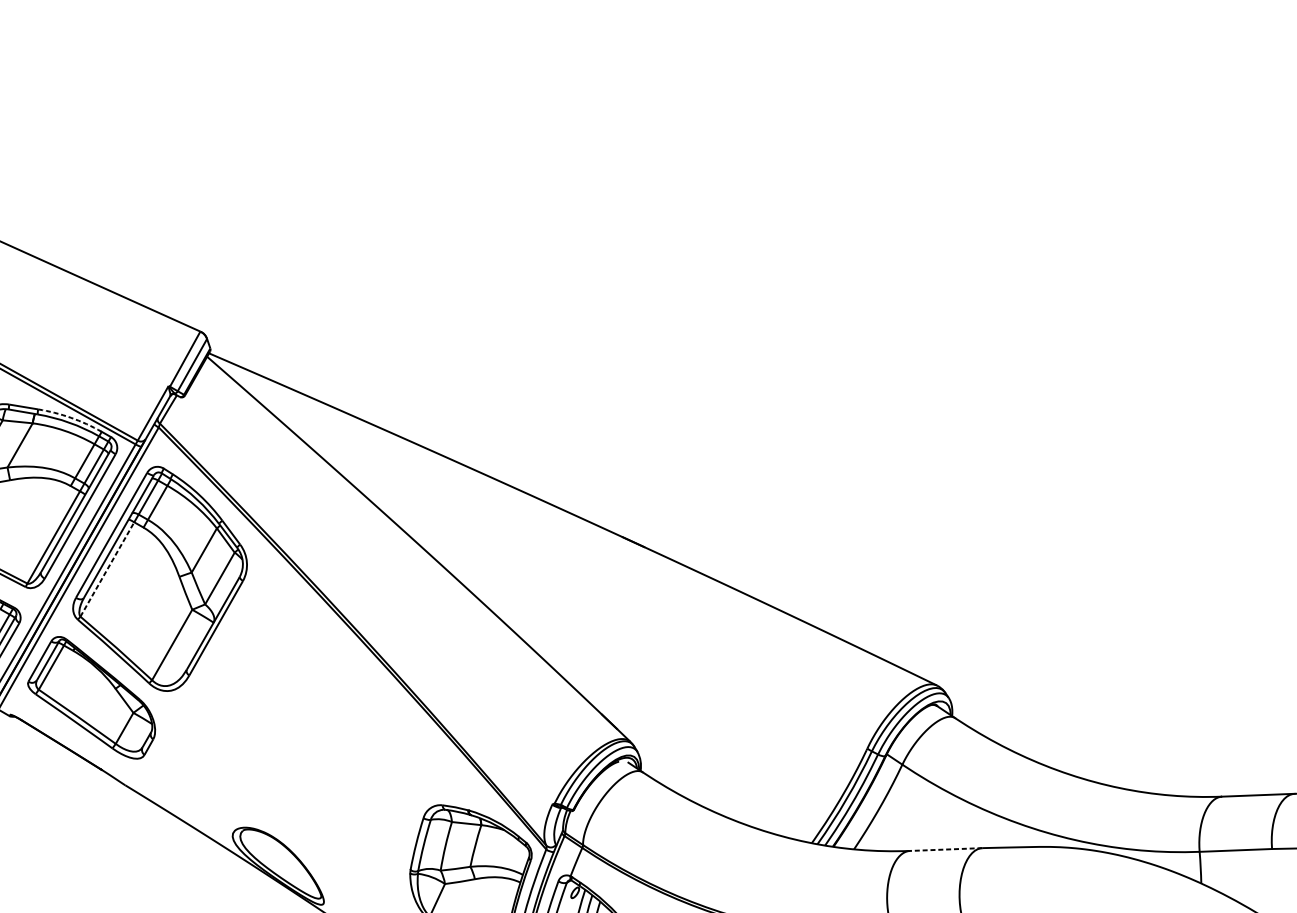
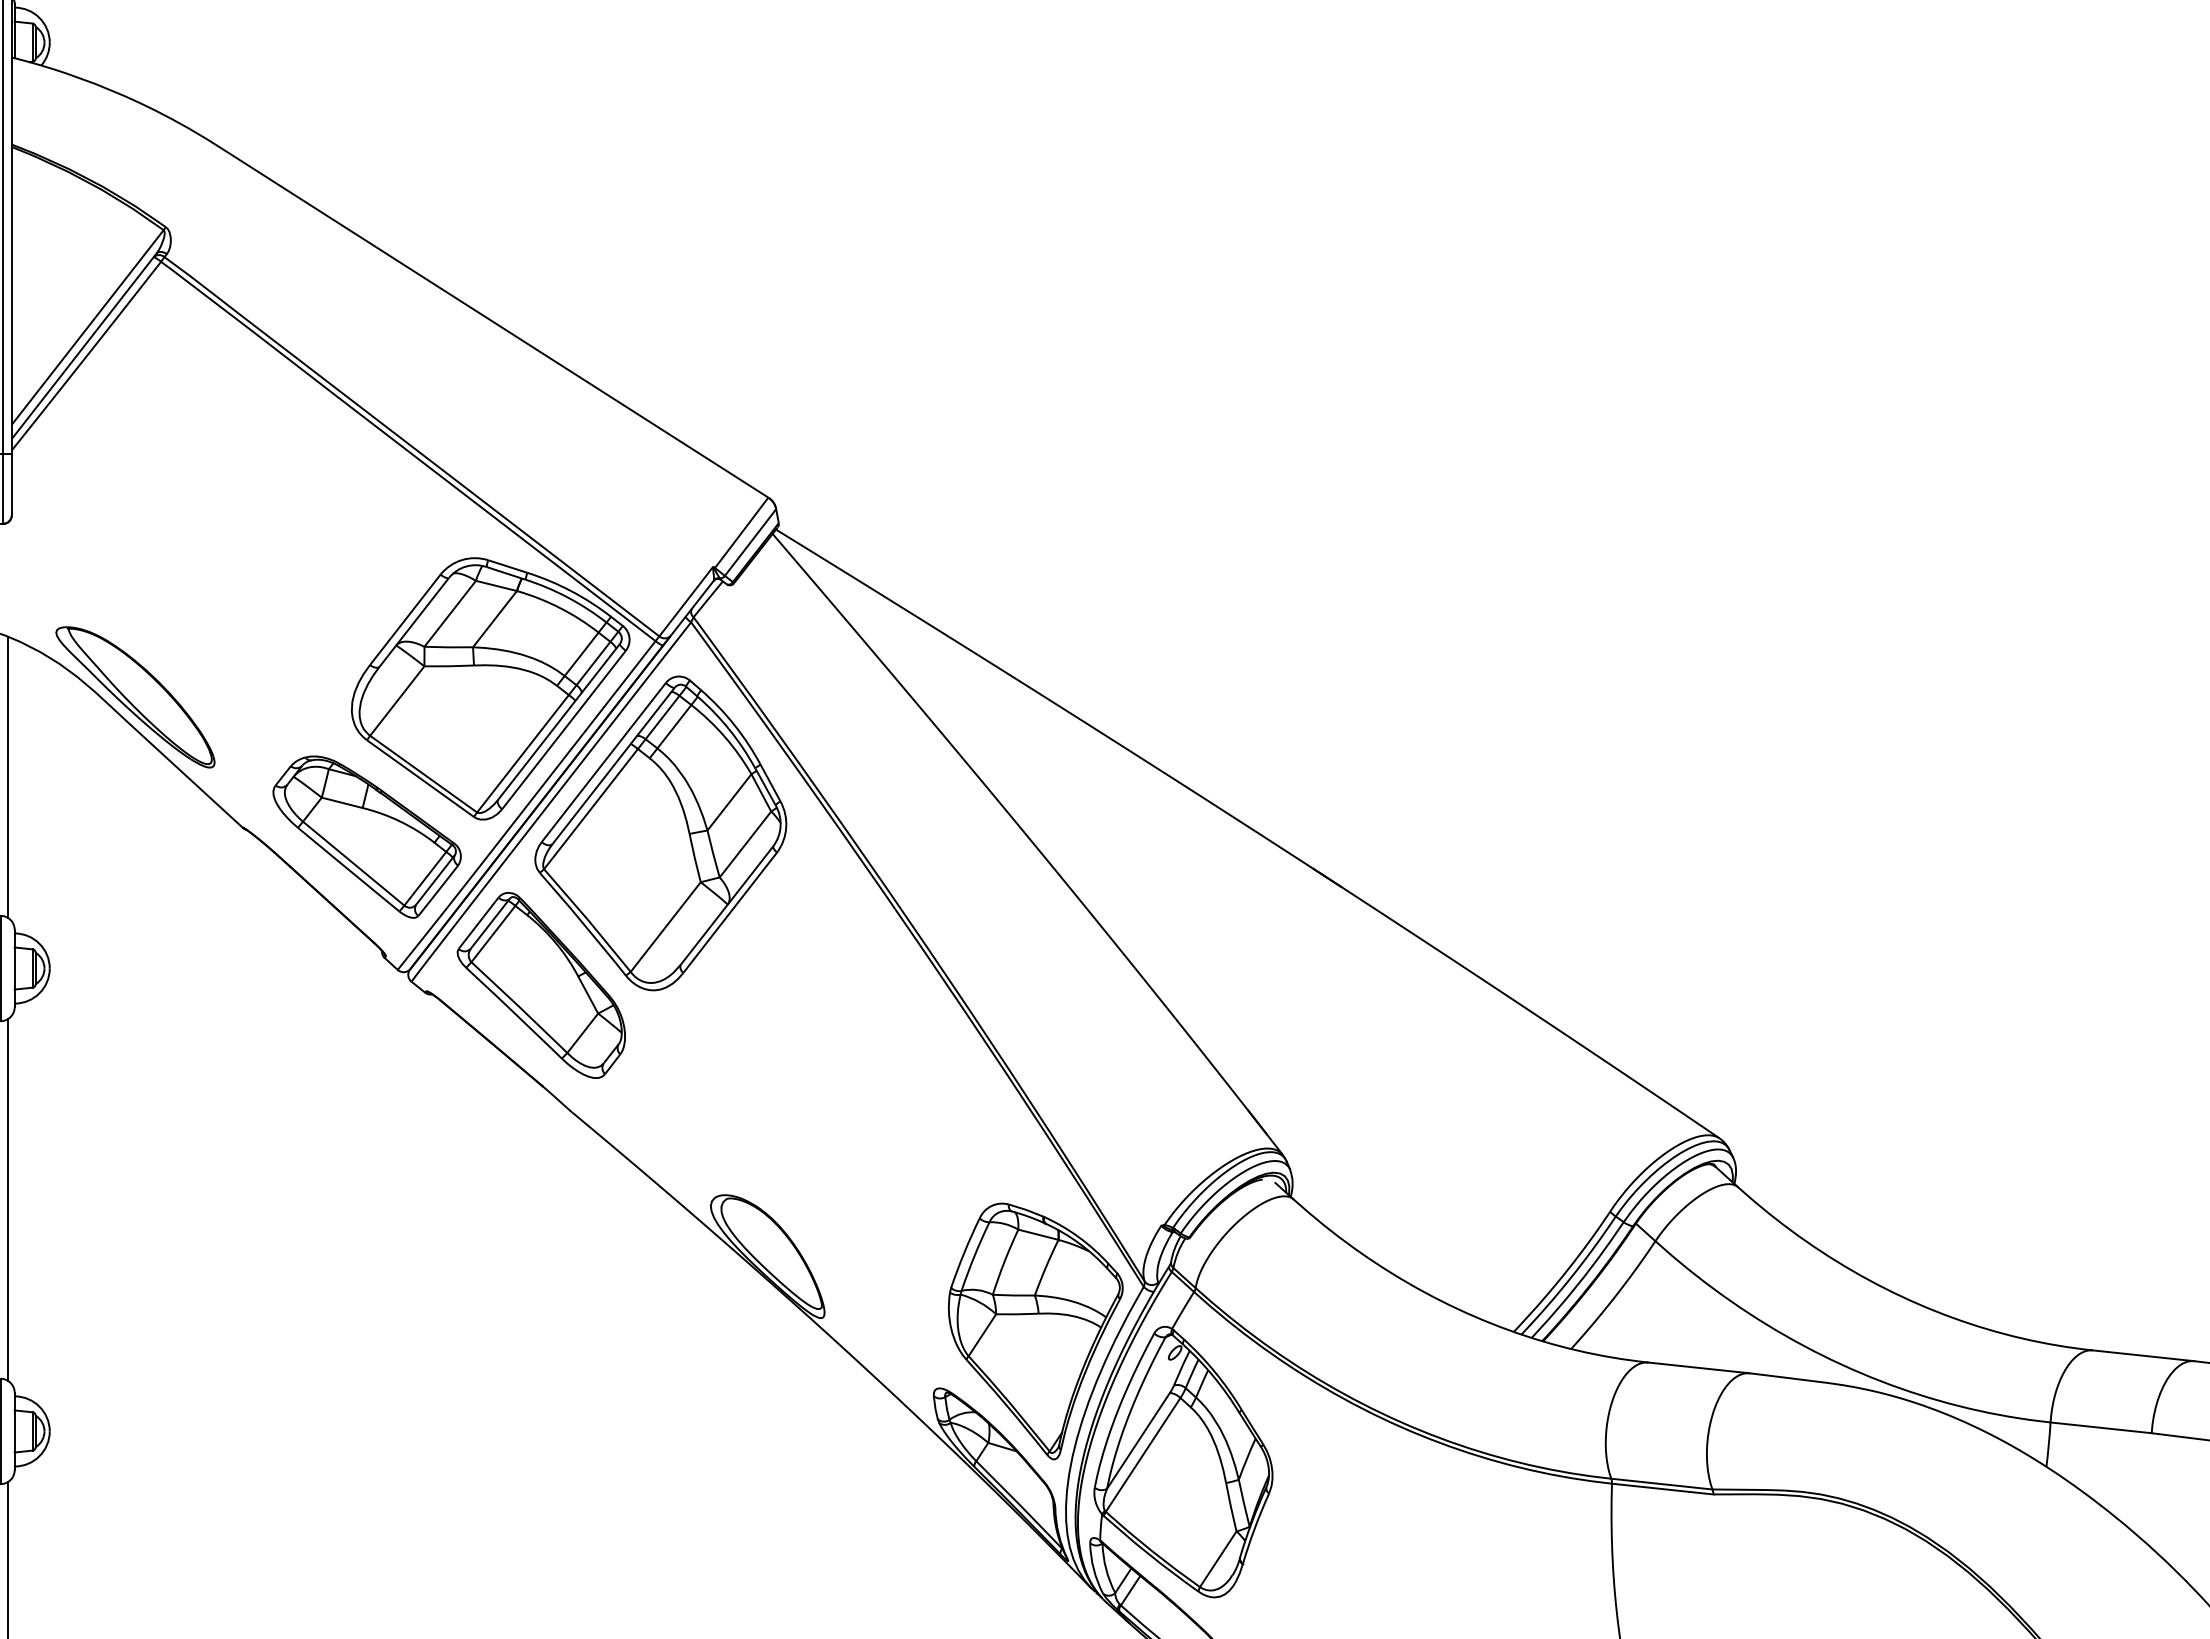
arc: (71, 418) -> (571, 591), dashed -> solid
line: (107, 569) -> (591, 808), dashed -> solid
line: (946, 849) -> (1699, 1367), dashed -> solid

